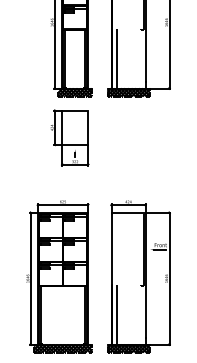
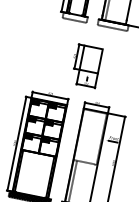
hatch: (75, 92) -> (75, 17), removed
hatch: (128, 92) -> (113, 25), removed
part: (69, 137) -> (85, 65), moved

